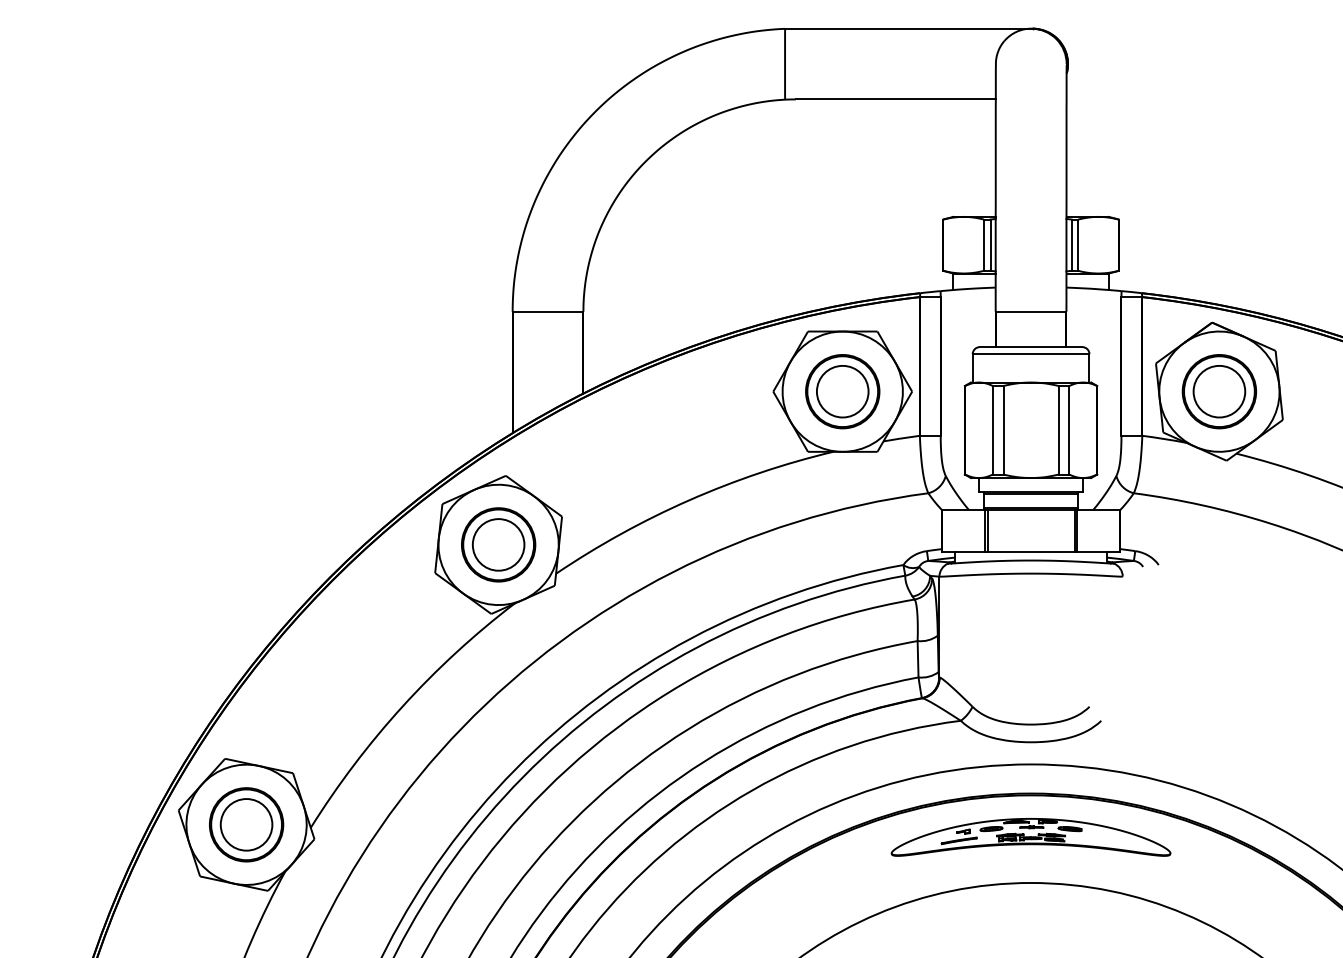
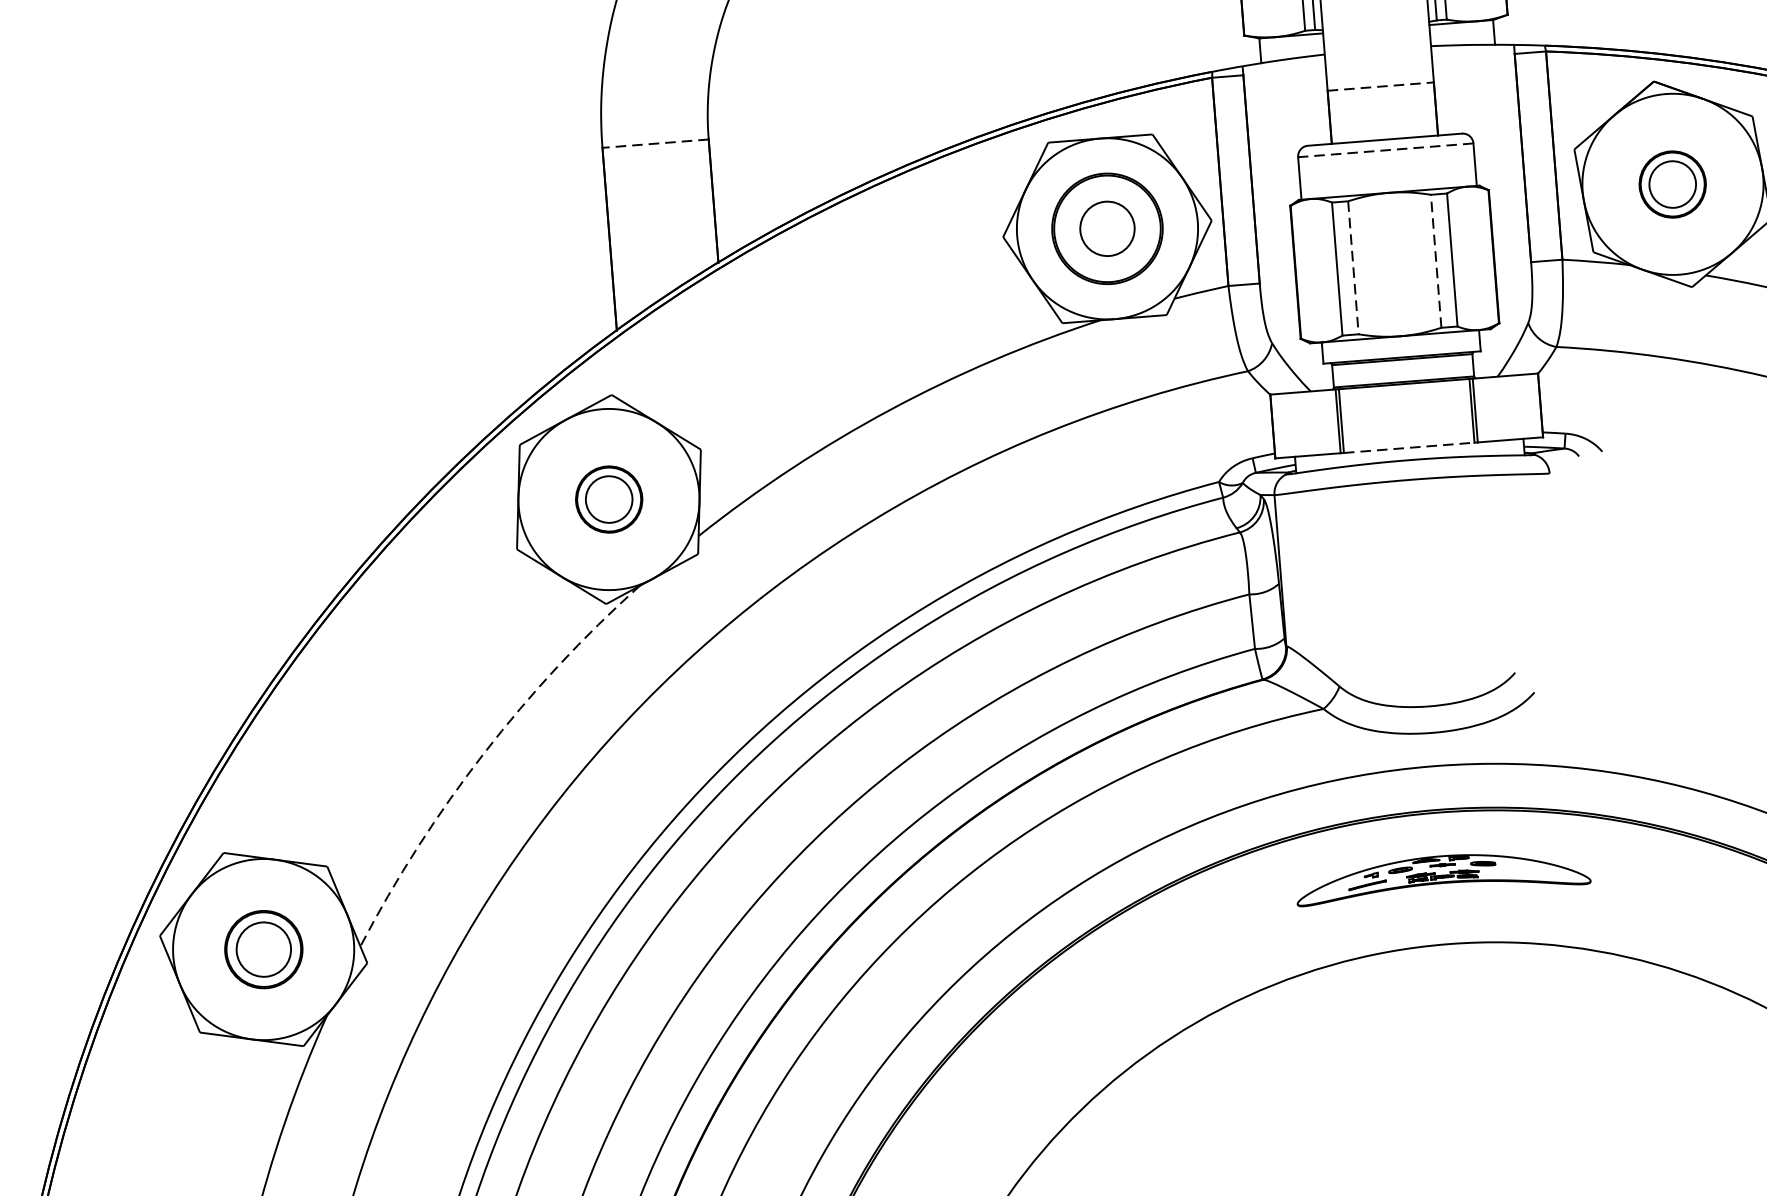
line: (547, 311) -> (654, 143), solid -> dashed
line: (1031, 311) -> (1381, 86), solid -> dashed
line: (1030, 354) -> (1384, 150), solid -> dashed
circle: (842, 391) -> (1107, 228), size x0.7
part: (1218, 391) -> (1671, 184), size x0.6
line: (1058, 429) -> (1435, 260), solid -> dashed
line: (1003, 430) -> (1353, 268), solid -> dashed
part: (498, 544) -> (608, 498), size x0.6
line: (1031, 552) -> (1409, 447), solid -> dashed
arc: (402, 706) -> (483, 753), solid -> dashed
part: (246, 824) -> (263, 949), size x0.7
part: (1030, 837) -> (1442, 875), size x0.7

